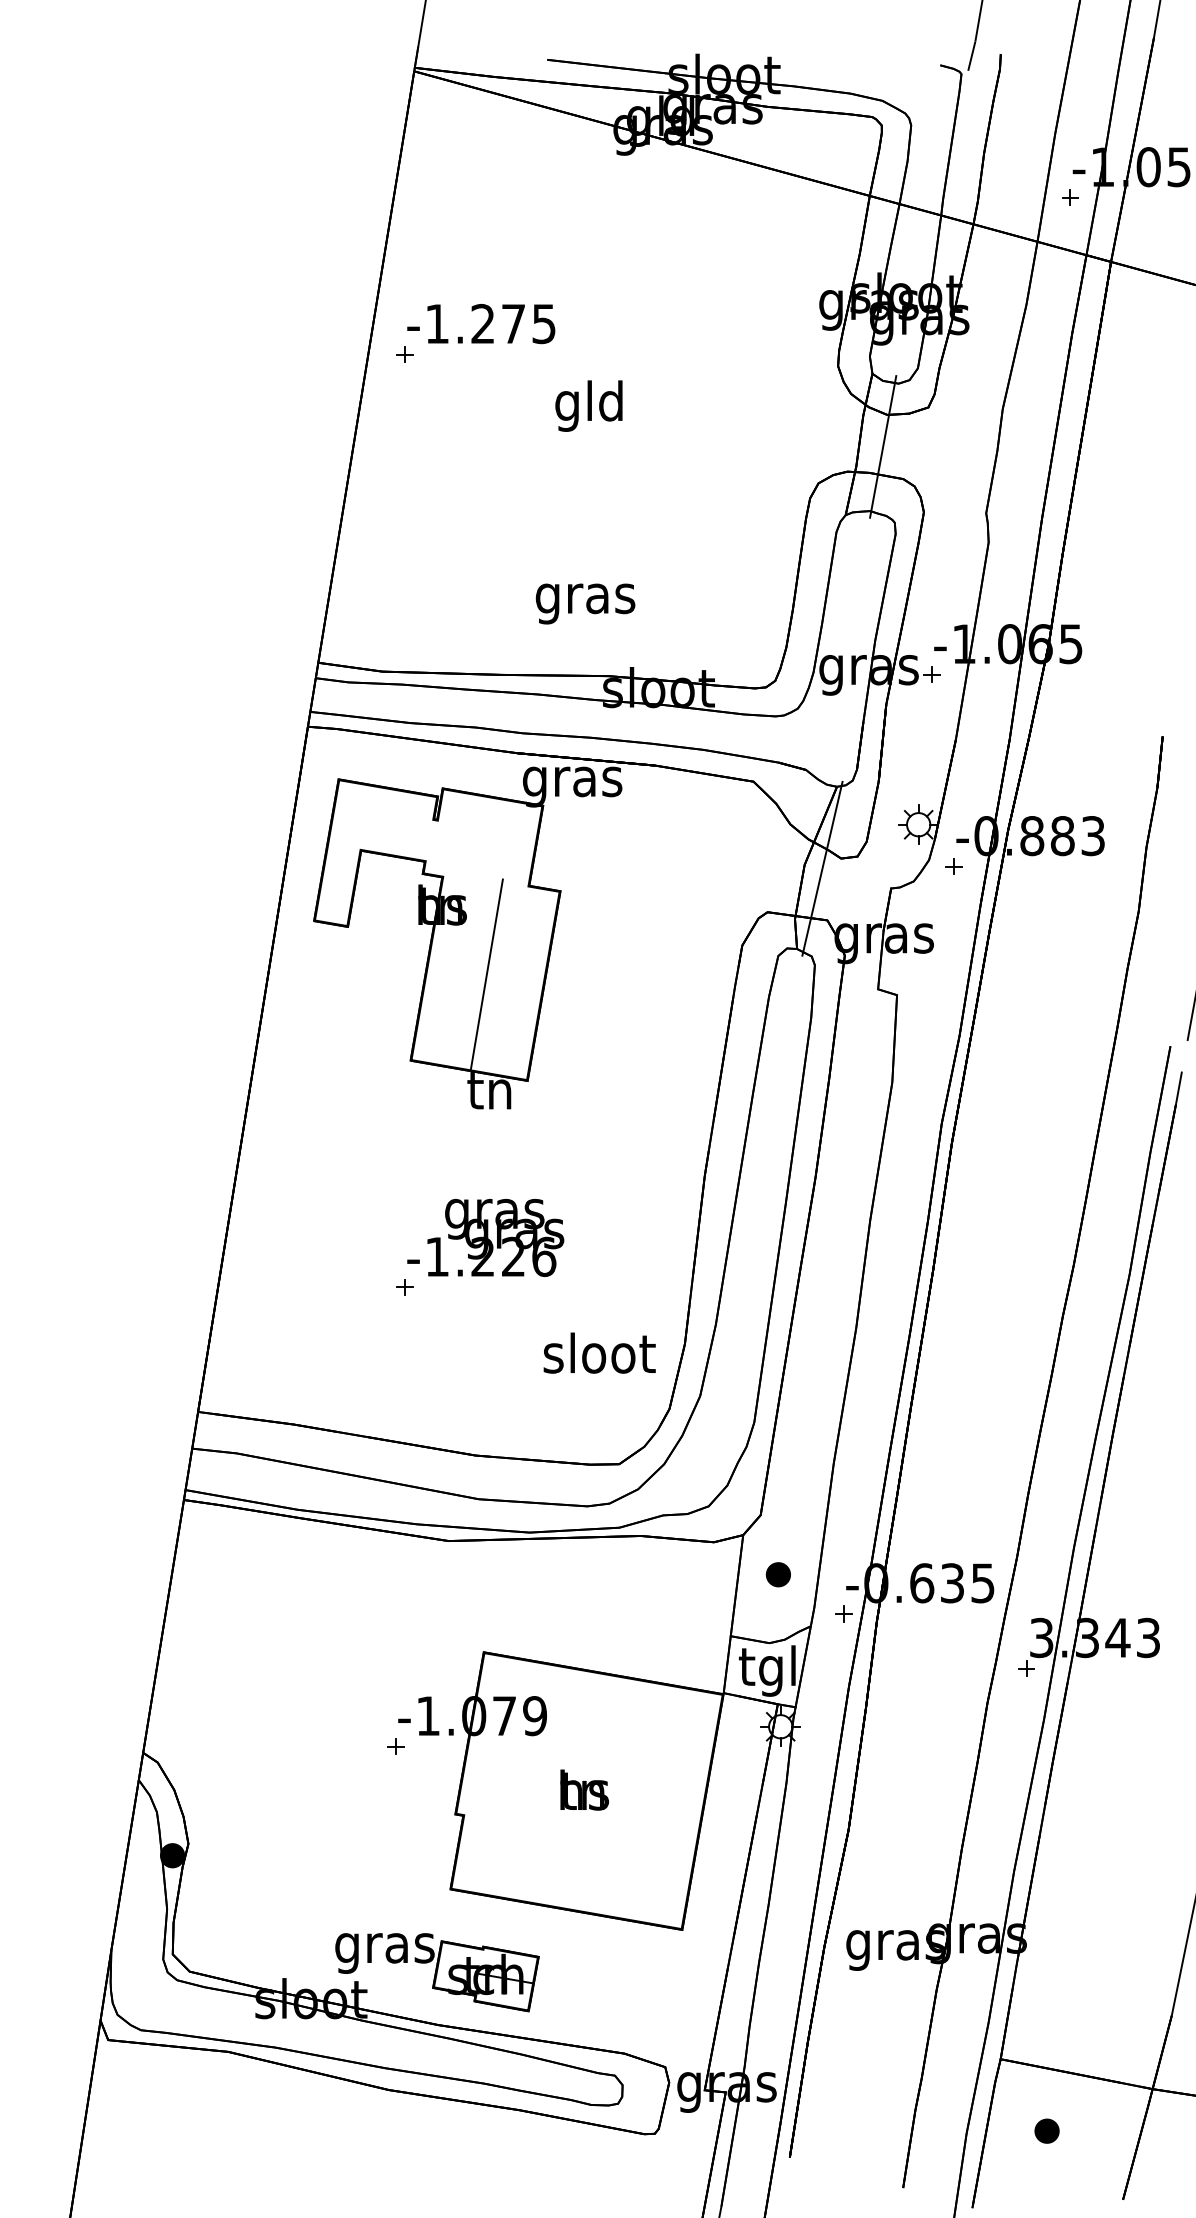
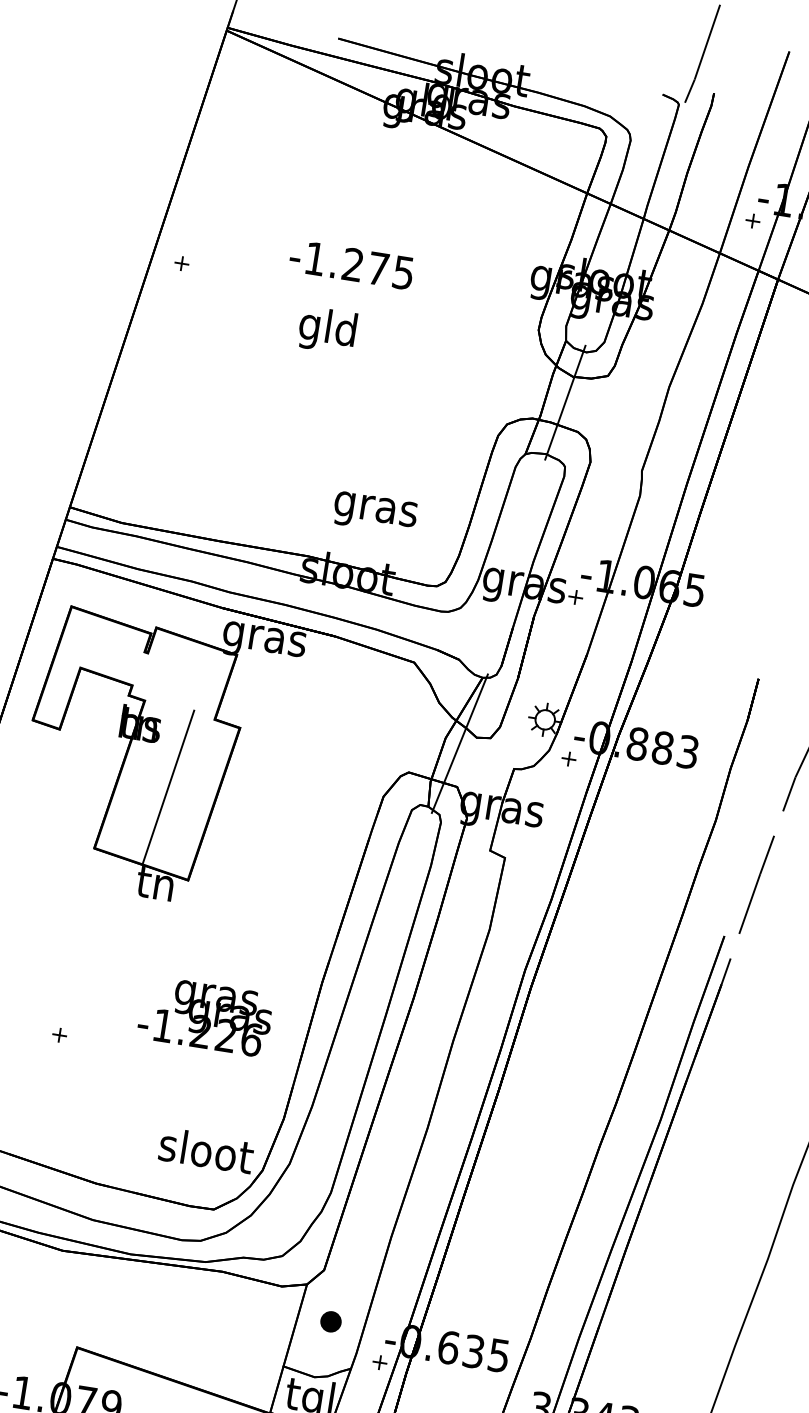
text: (481, 324) -> (351, 265), moved
text: (585, 603) -> (375, 512), moved
text: (485, 1237) -> (205, 1016), moved
text: (599, 1352) -> (206, 1150), moved

